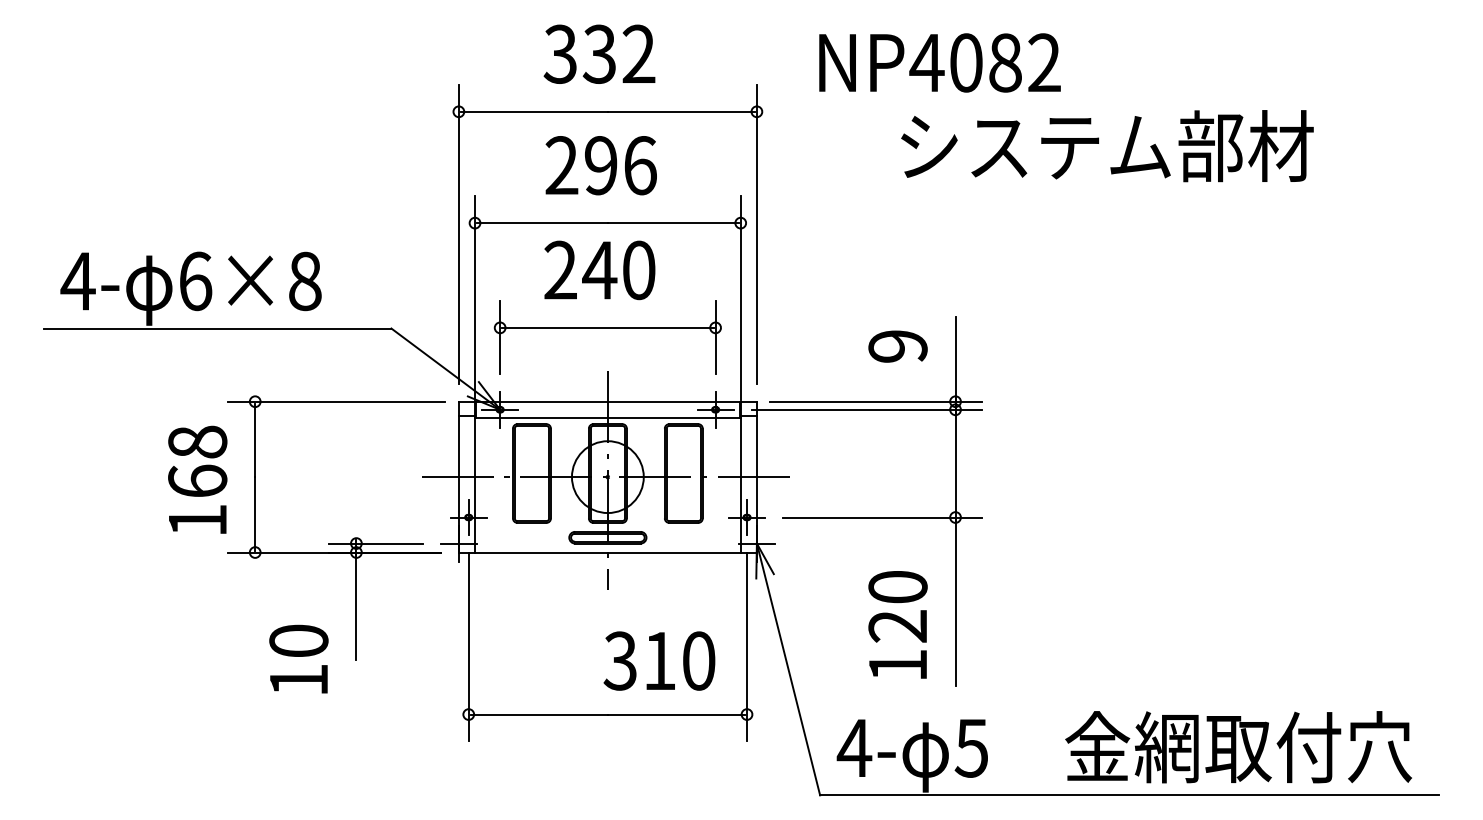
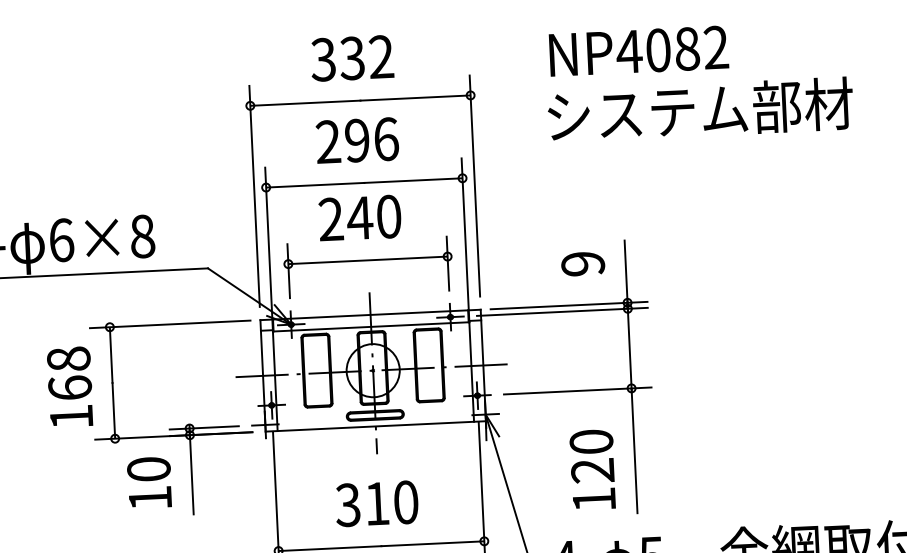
text: (939, 62) -> (638, 50), moved
text: (1107, 146) -> (700, 110), moved
text: (298, 658) -> (149, 482), moved
text: (659, 660) -> (376, 503), moved

